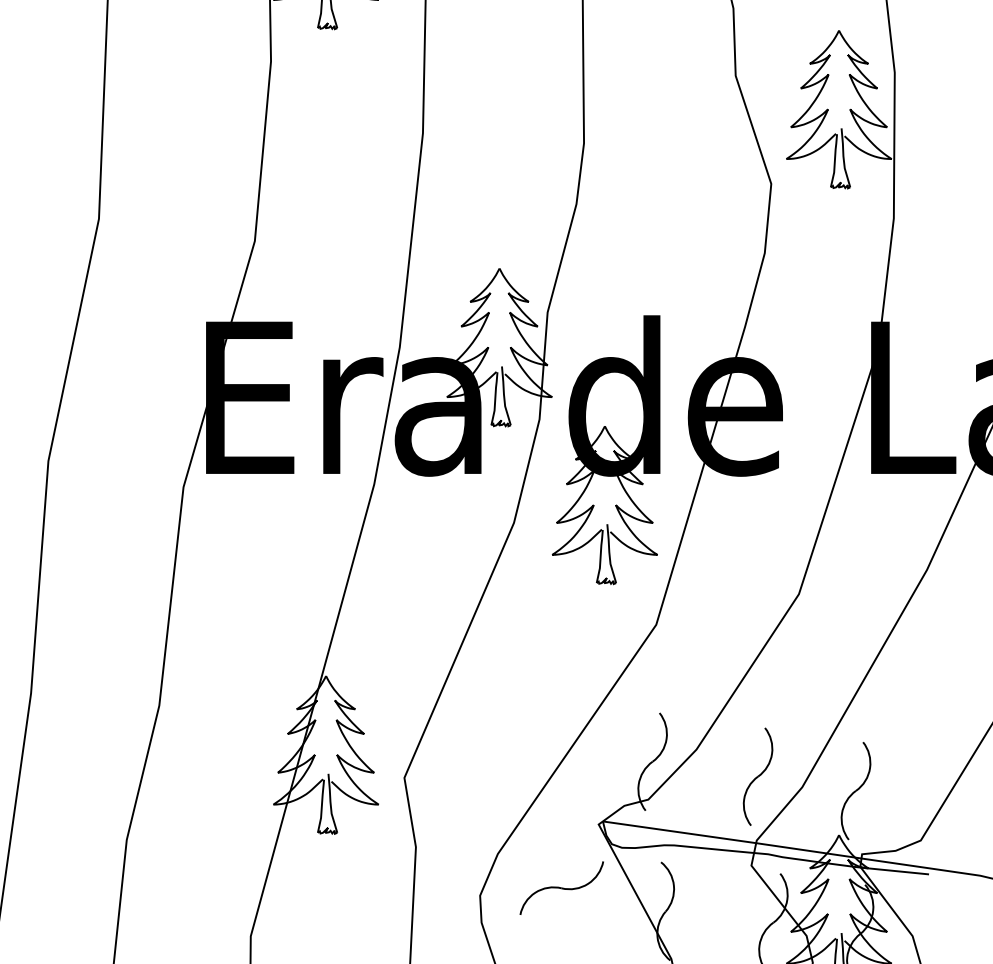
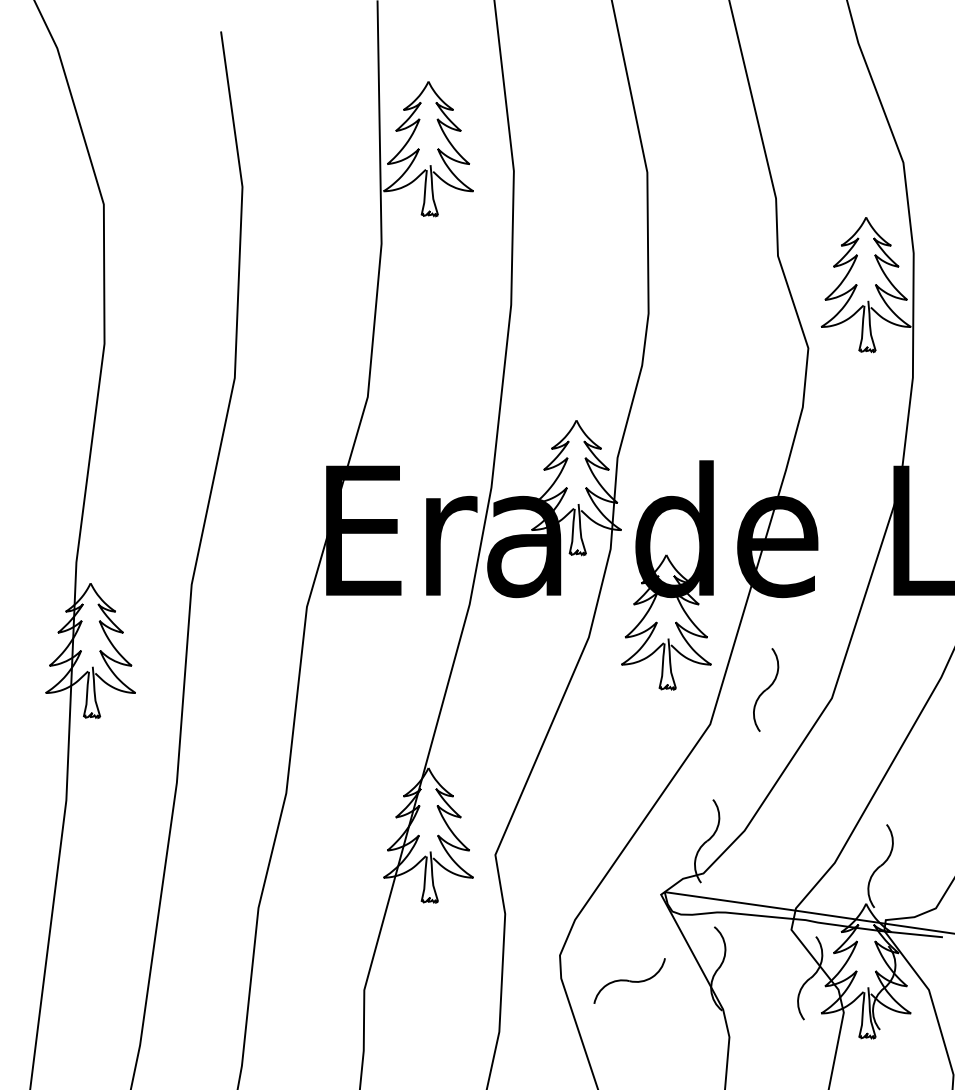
part: (758, 776) -> (766, 689), moved
part: (561, 887) -> (629, 980), moved

